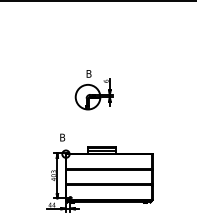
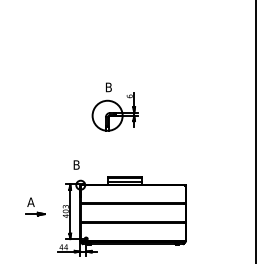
part: (28, 171) -> (35, 206), added

